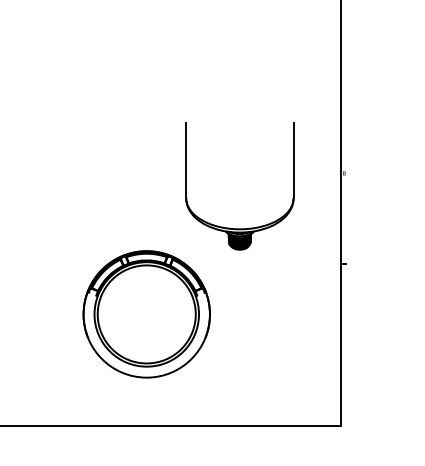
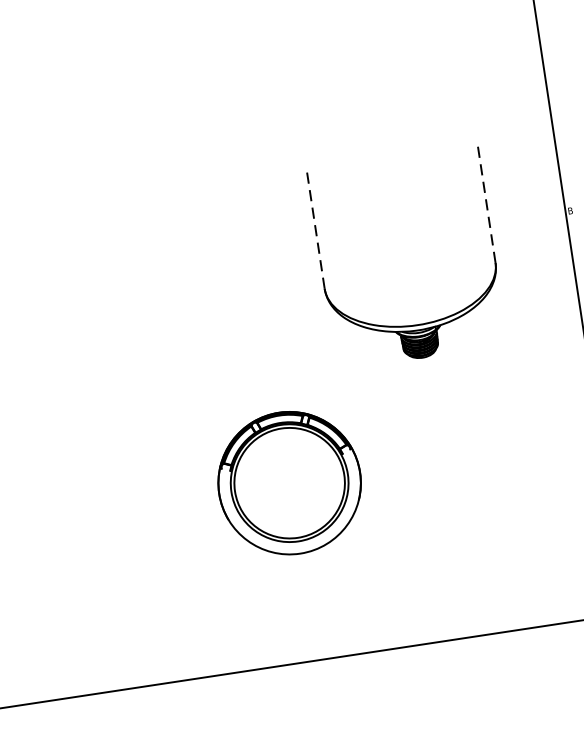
line: (186, 160) -> (315, 228), solid -> dashed
line: (293, 160) -> (486, 202), solid -> dashed
part: (146, 314) -> (289, 483), size x0.7

